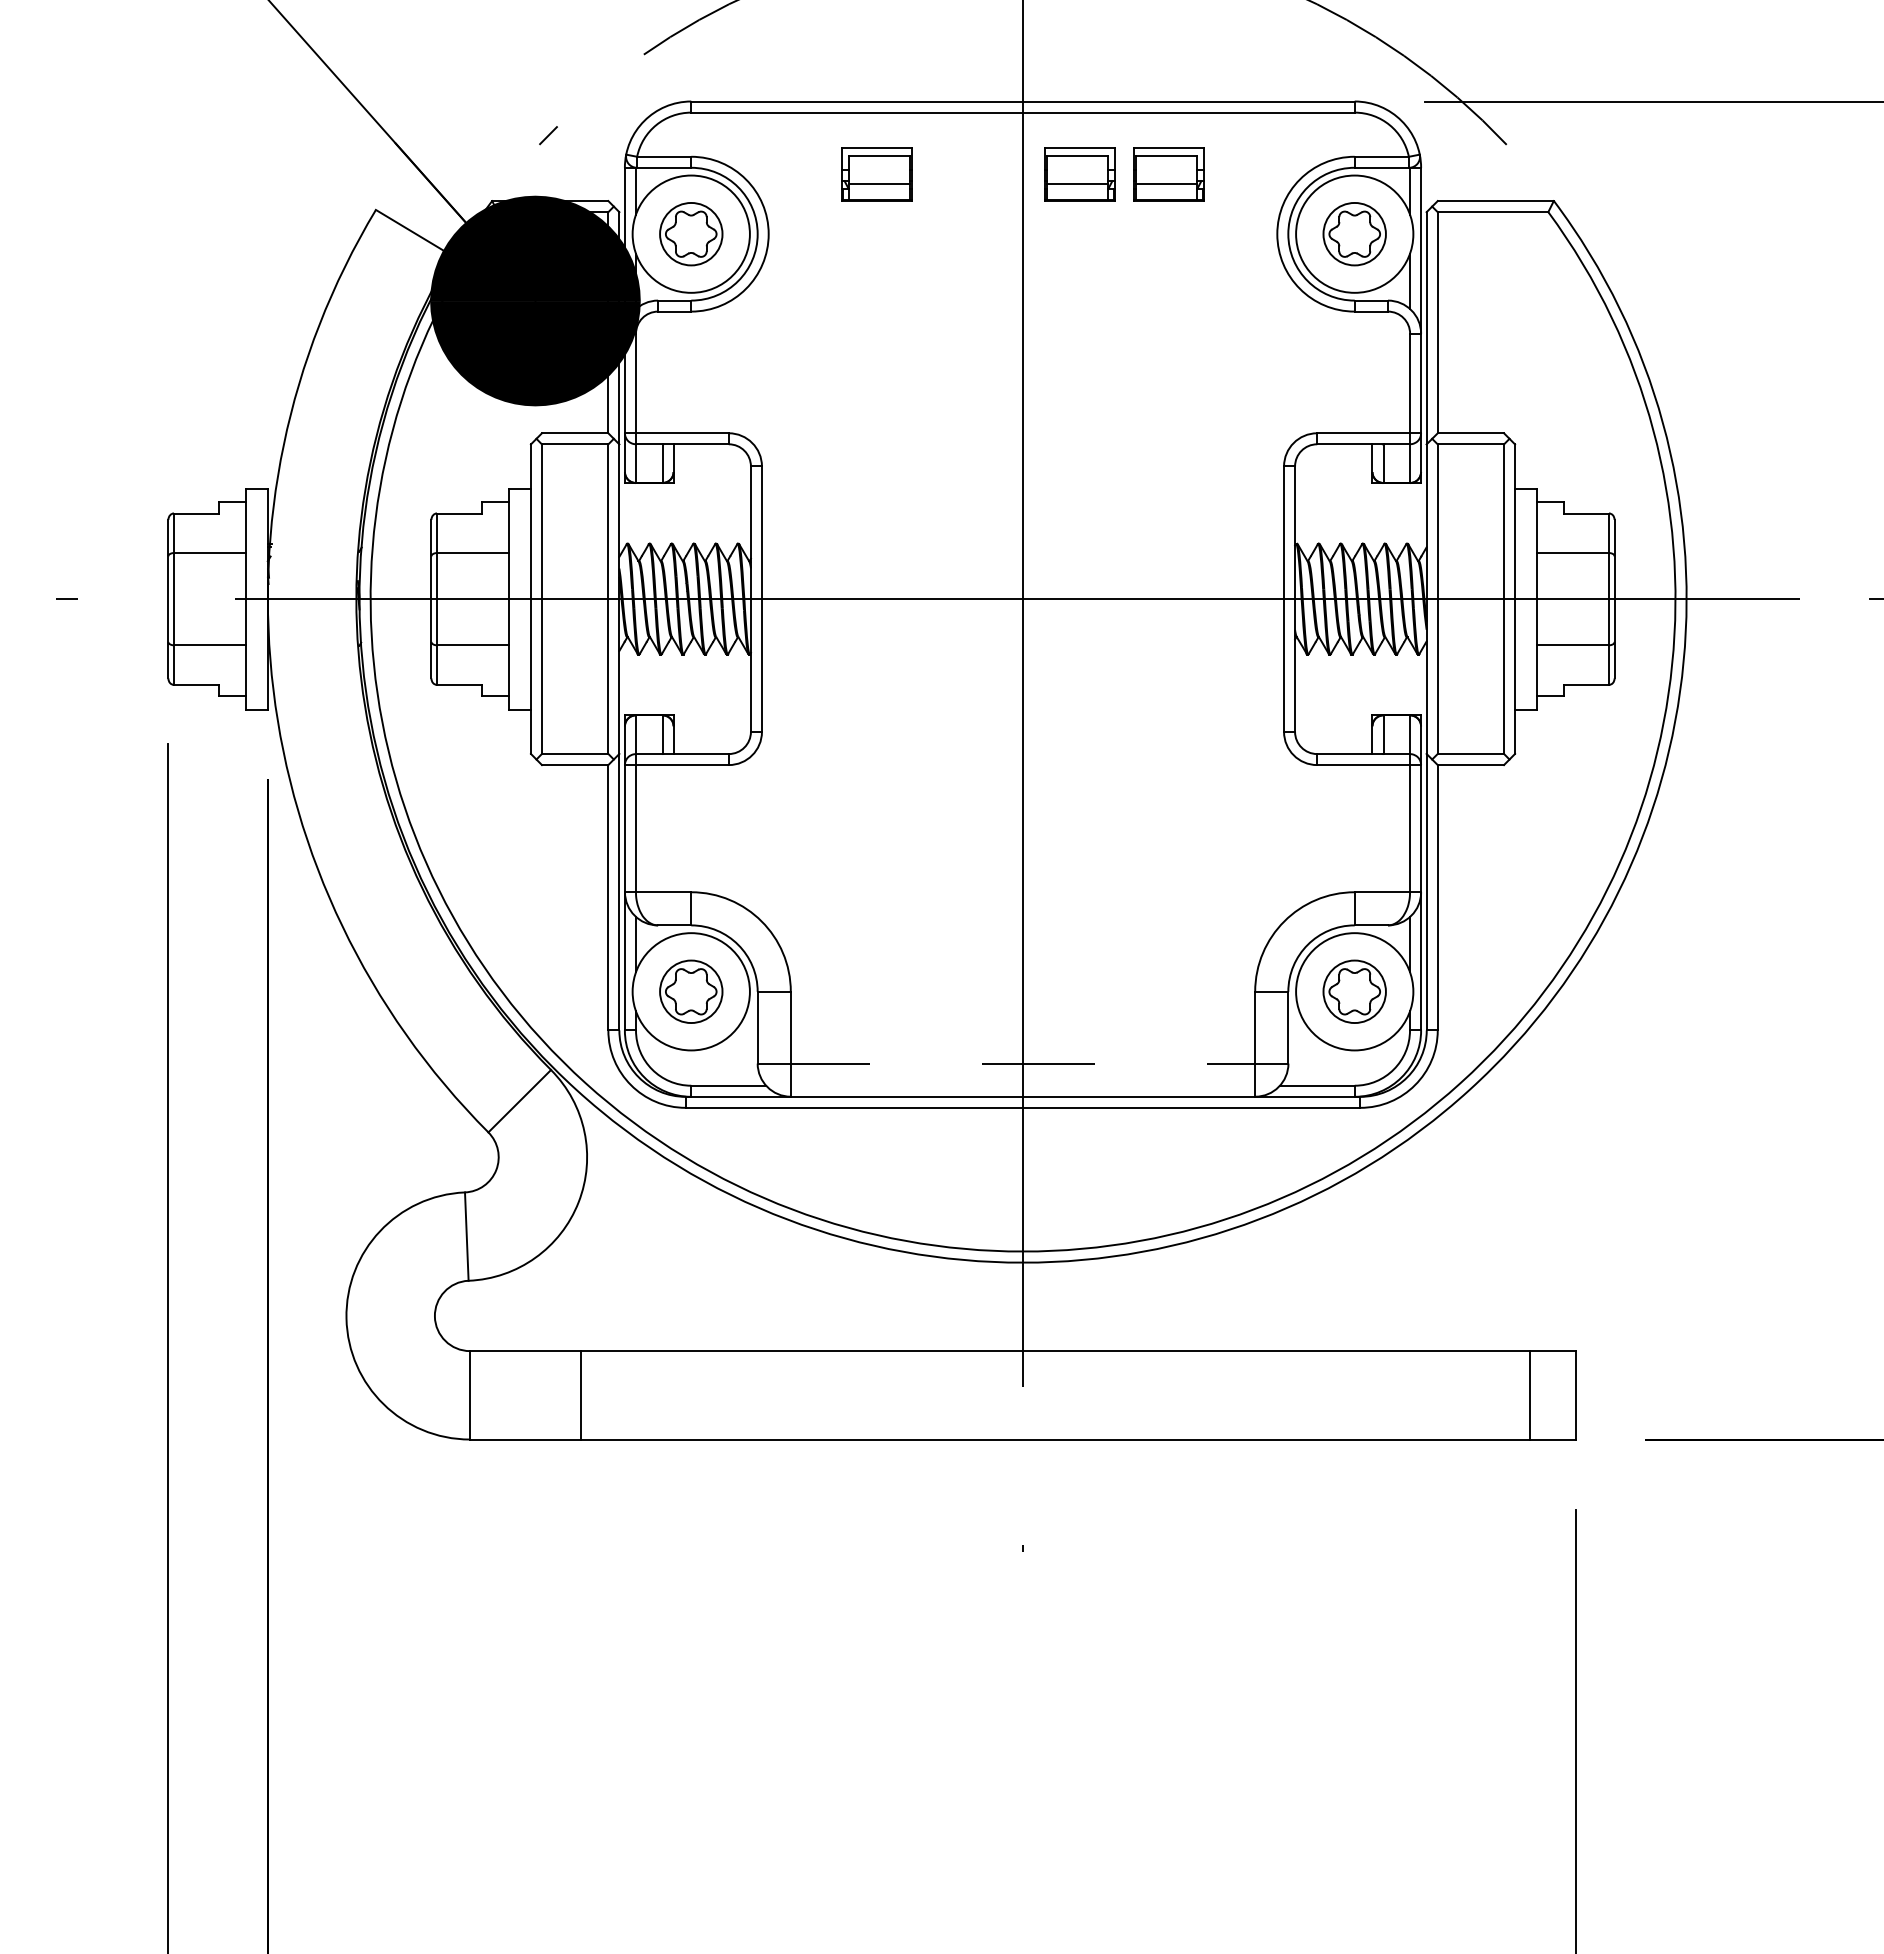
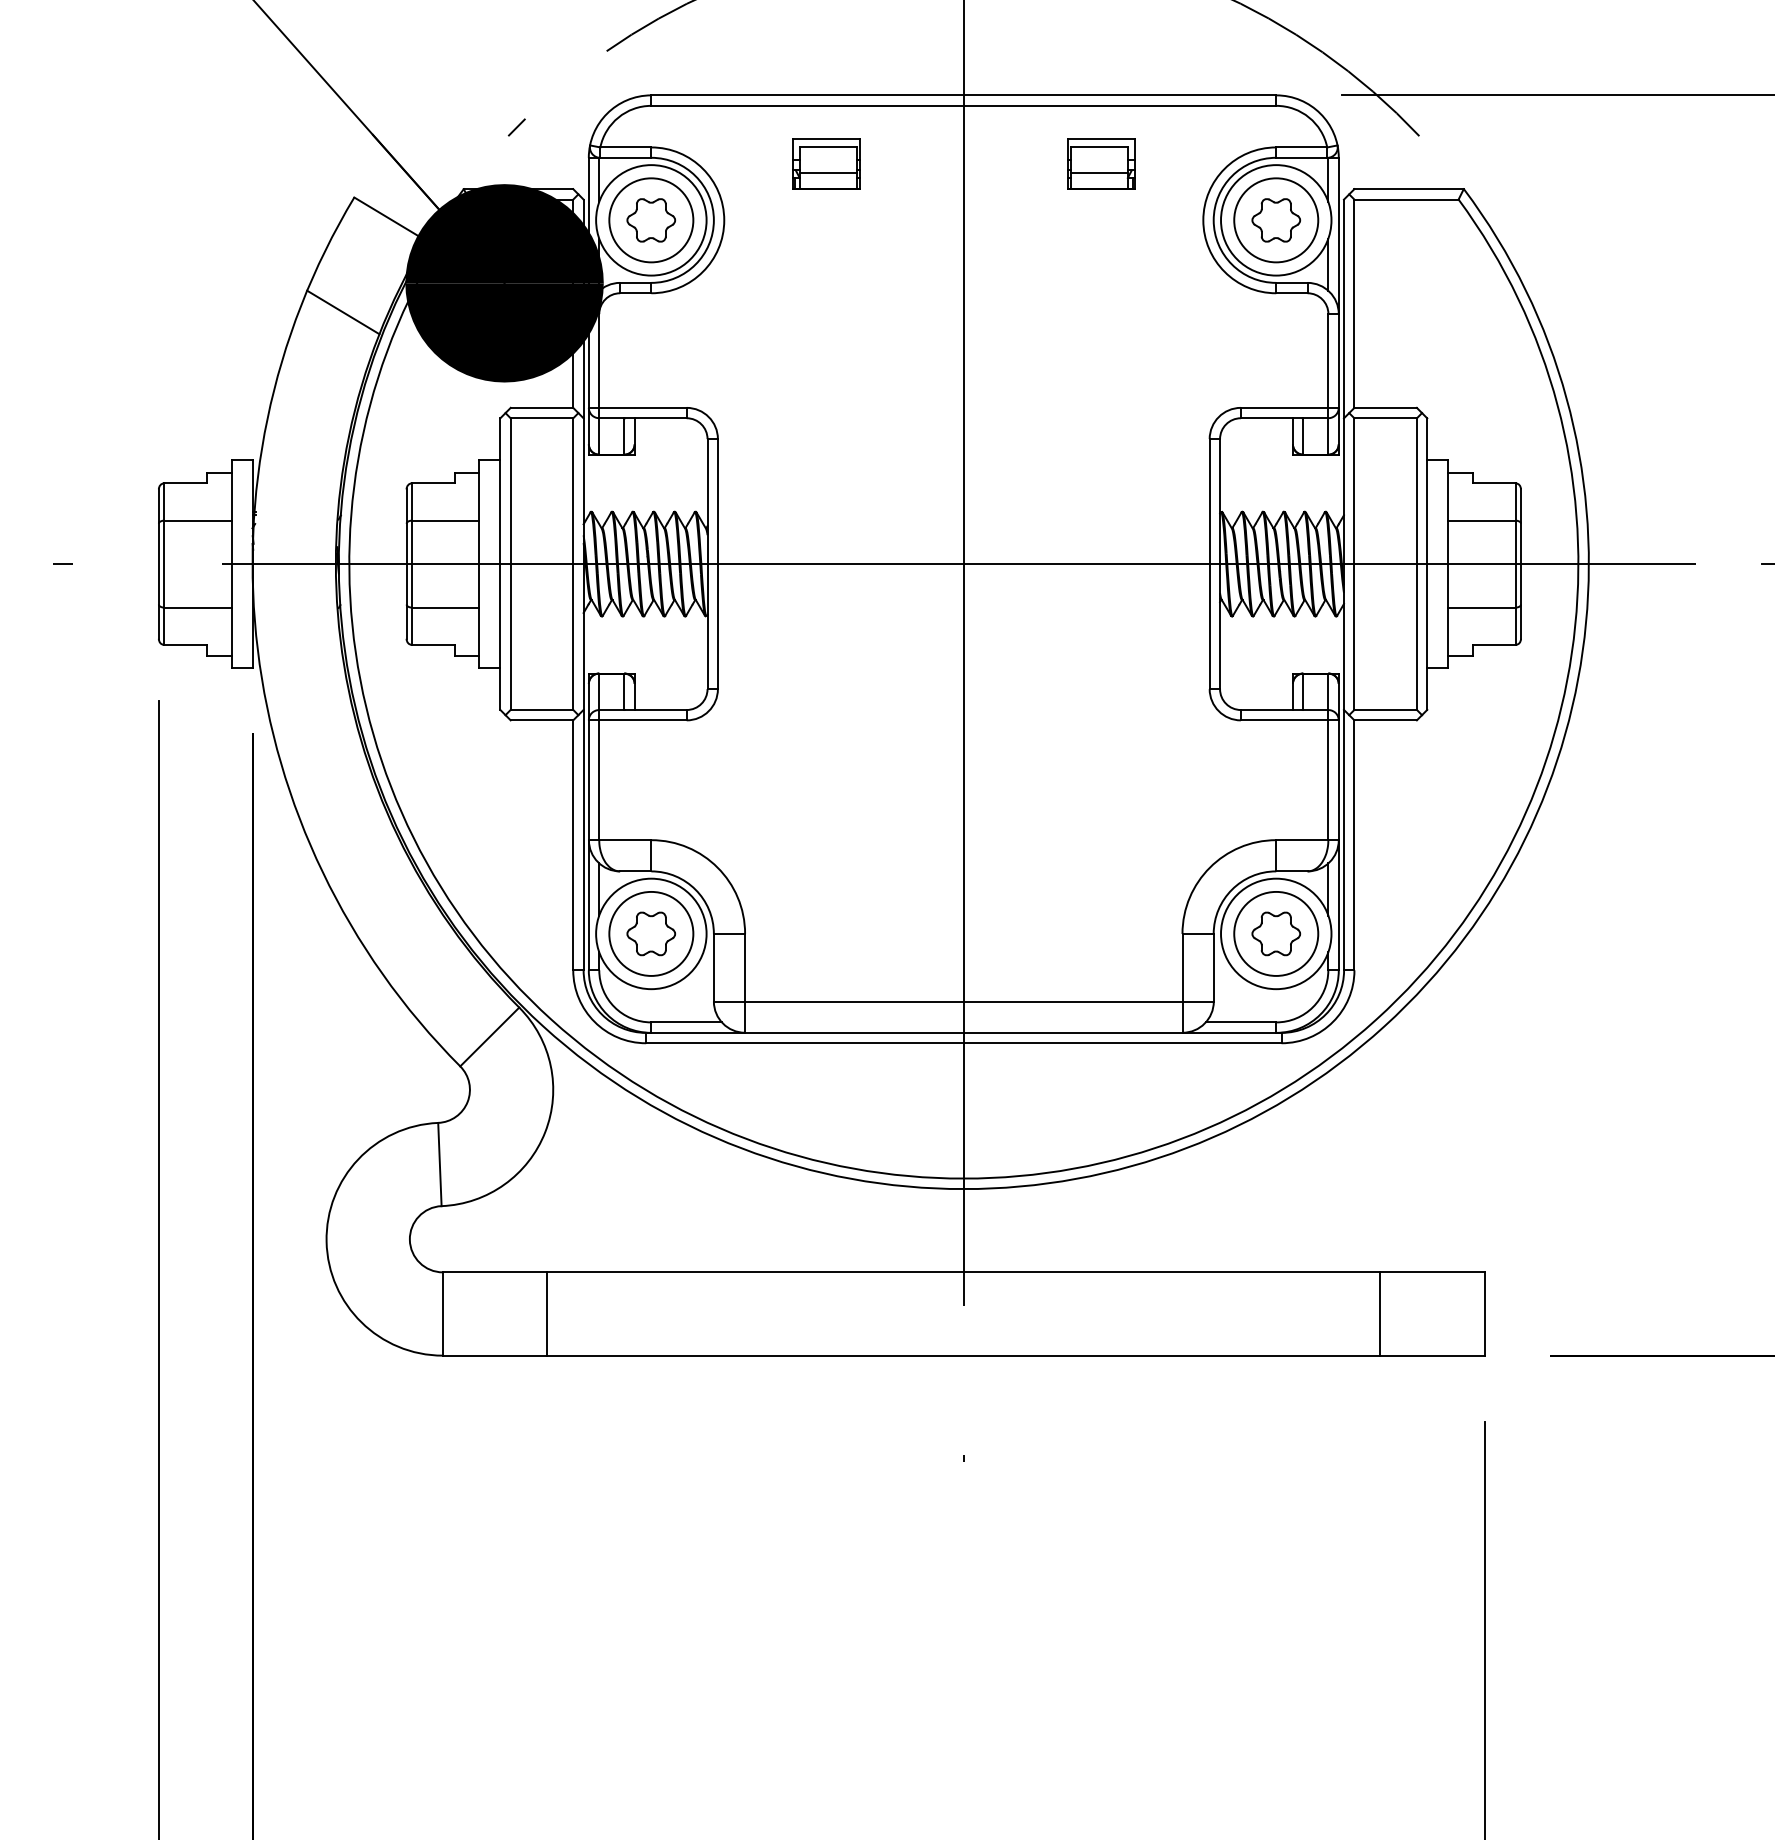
part: (1079, 174) -> (1017, 164), removed
circle: (690, 233) -> (650, 219), size x1.43
circle: (1354, 233) -> (1276, 219), size x1.43
line: (363, 331) -> (342, 312), added
circle: (690, 991) -> (650, 933), size x1.43
circle: (1354, 991) -> (1276, 933), size x1.43
line: (1023, 1063) -> (964, 1001), dashed -> solid
line: (1530, 1395) -> (1380, 1314), moved

